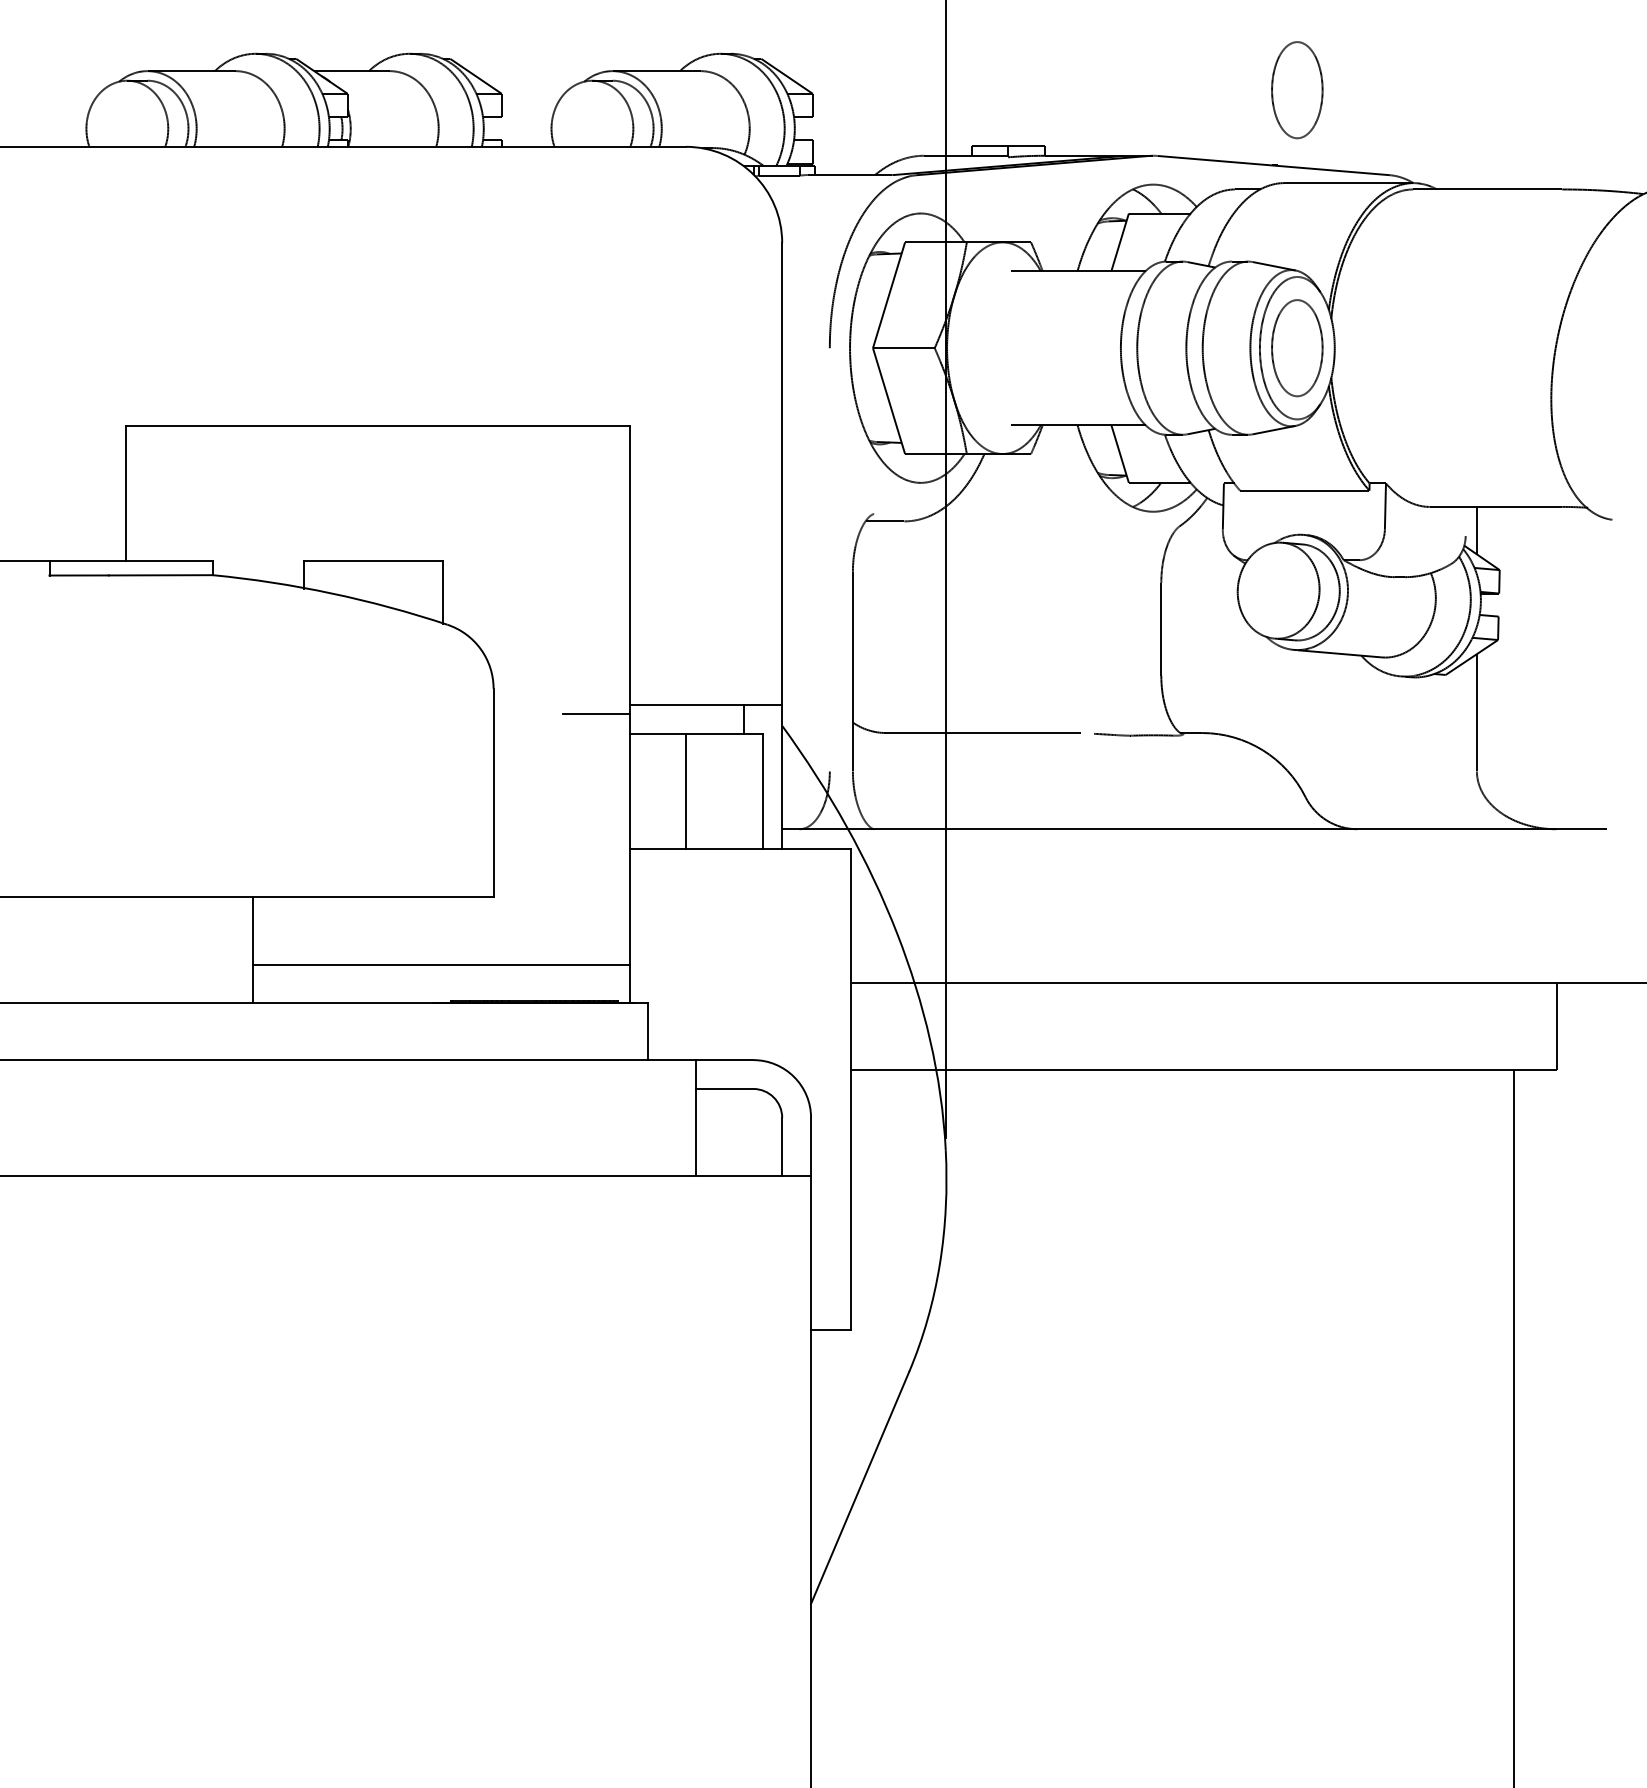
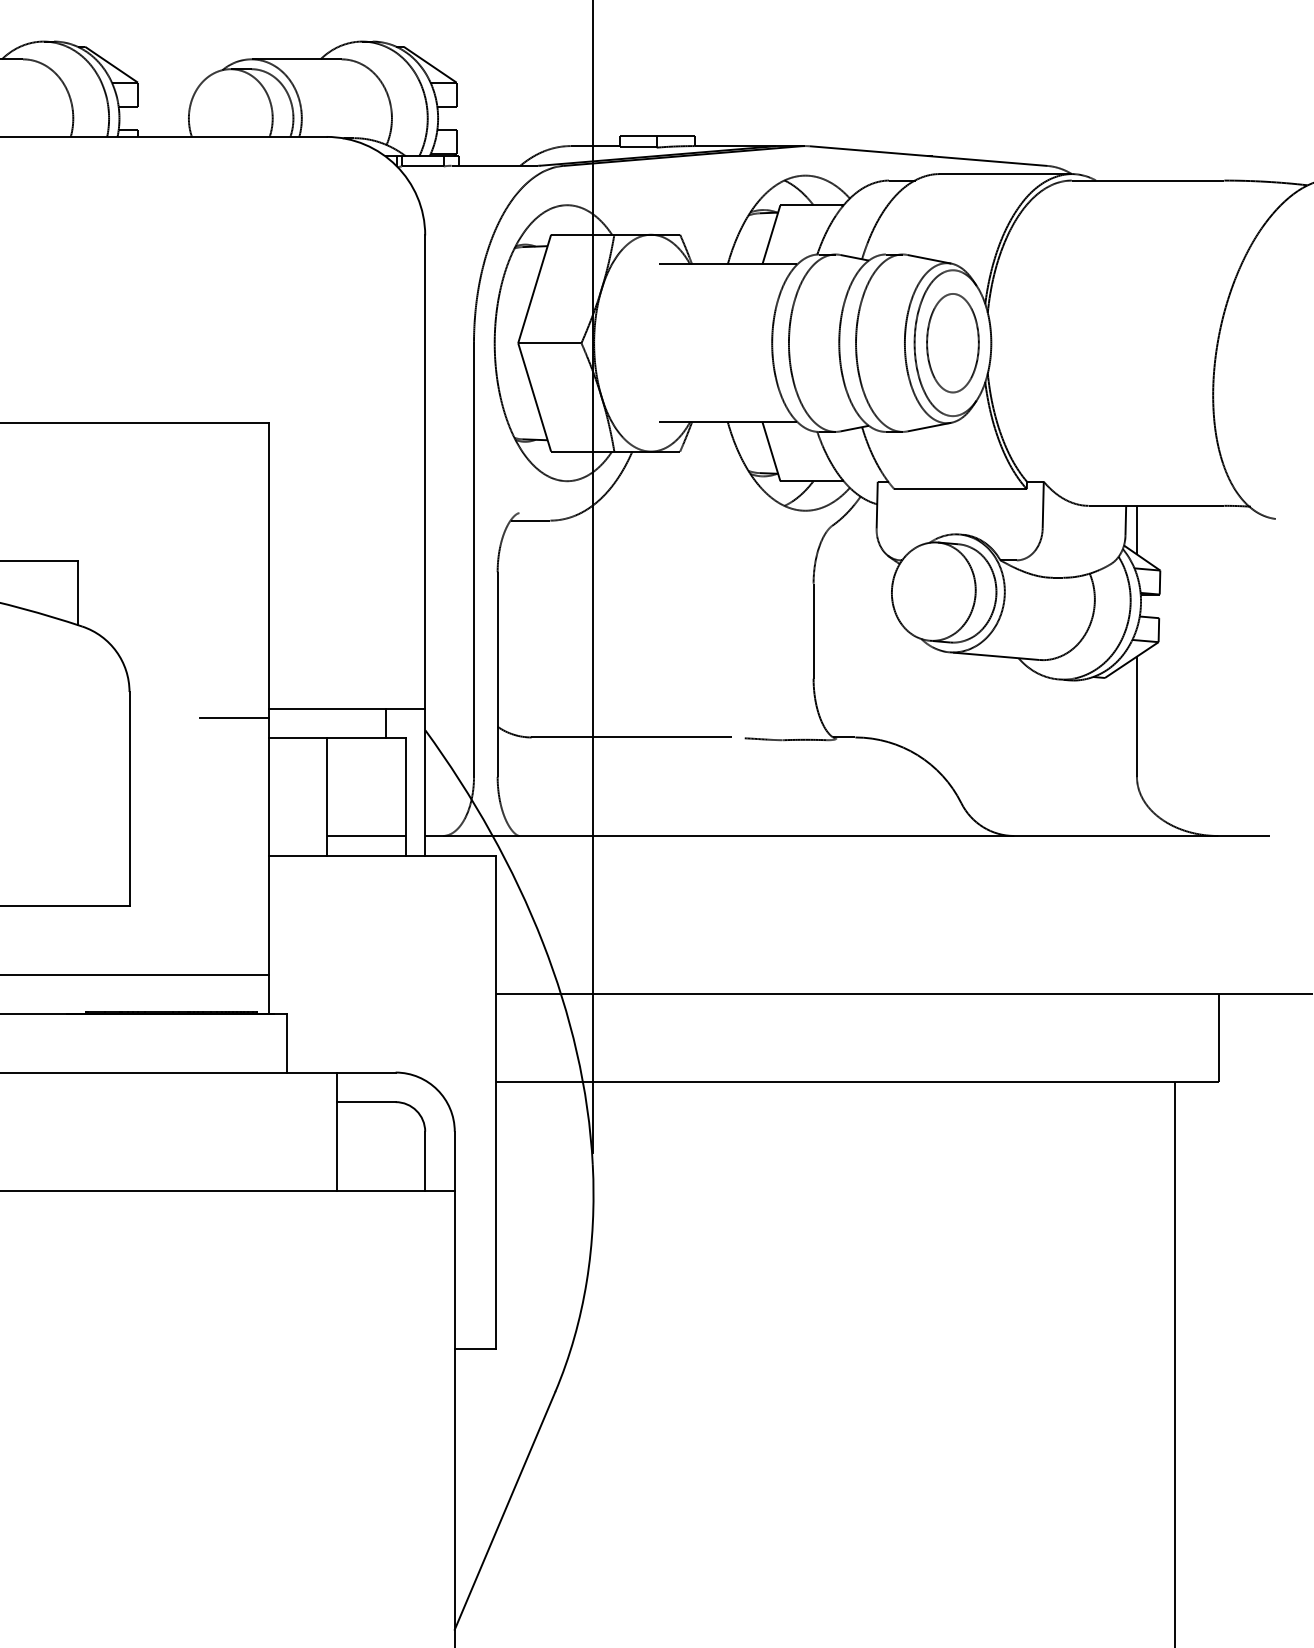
part: (1297, 90) -> (953, 79), removed
line: (1465, 521) -> (1125, 520), added
line: (829, 559) -> (473, 559), added
line: (724, 829) -> (366, 836), added

